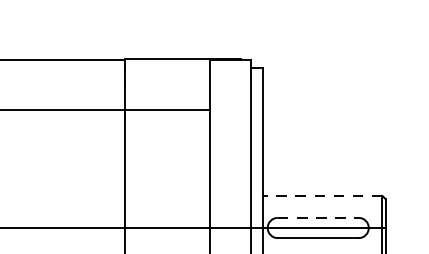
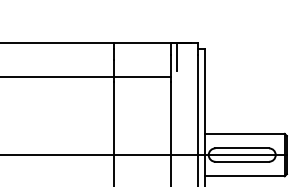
line: (220, 80) -> (177, 57), added
line: (323, 195) -> (245, 133), dashed -> solid
line: (318, 218) -> (242, 148), dashed -> solid

